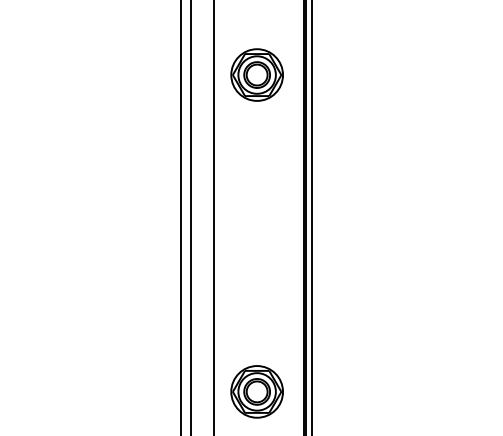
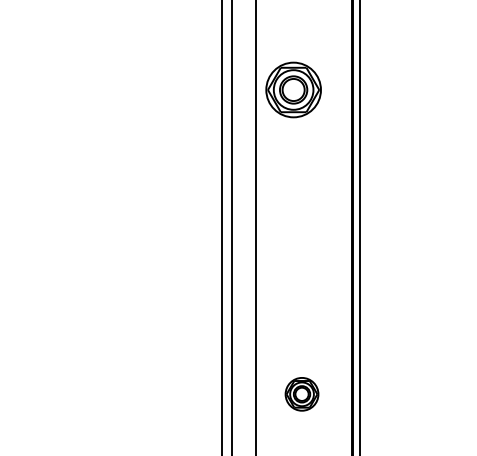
part: (256, 74) -> (292, 89), moved
part: (256, 391) -> (301, 393), size x0.6

